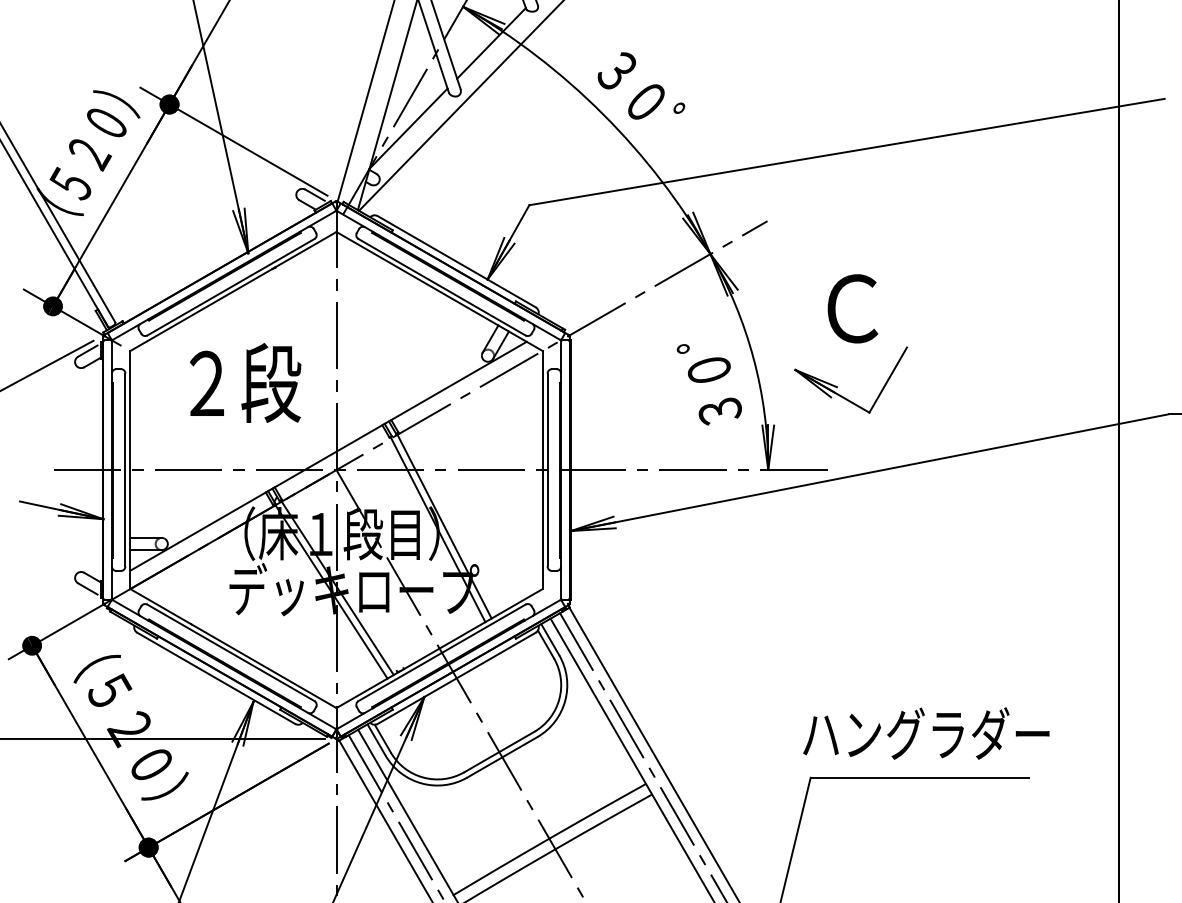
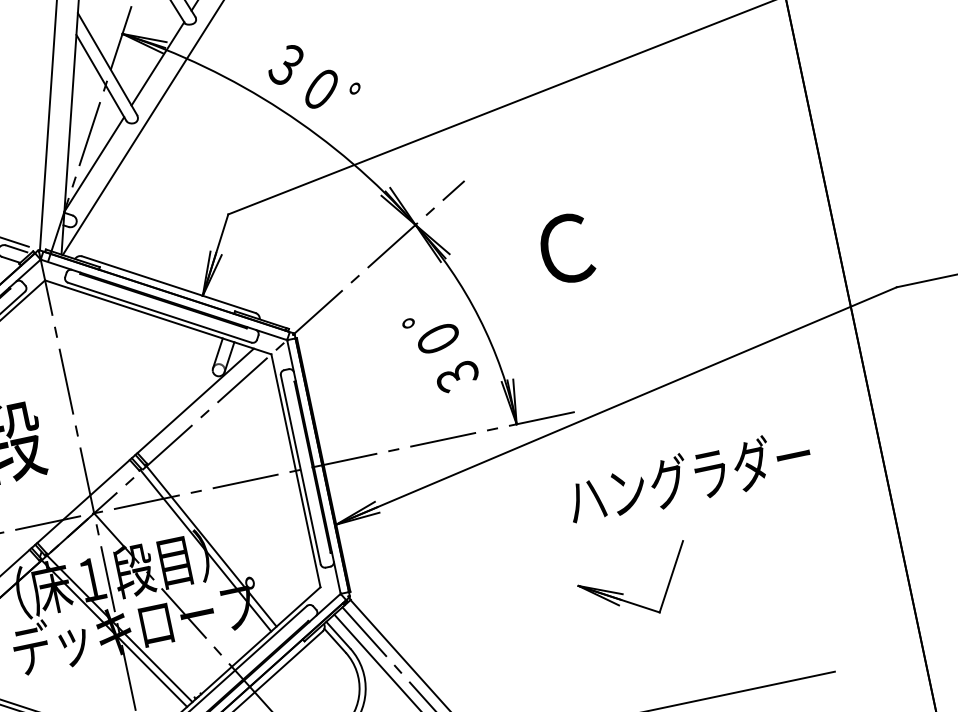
part: (837, 386) -> (623, 593), moved
text: (926, 733) -> (689, 477), moved

